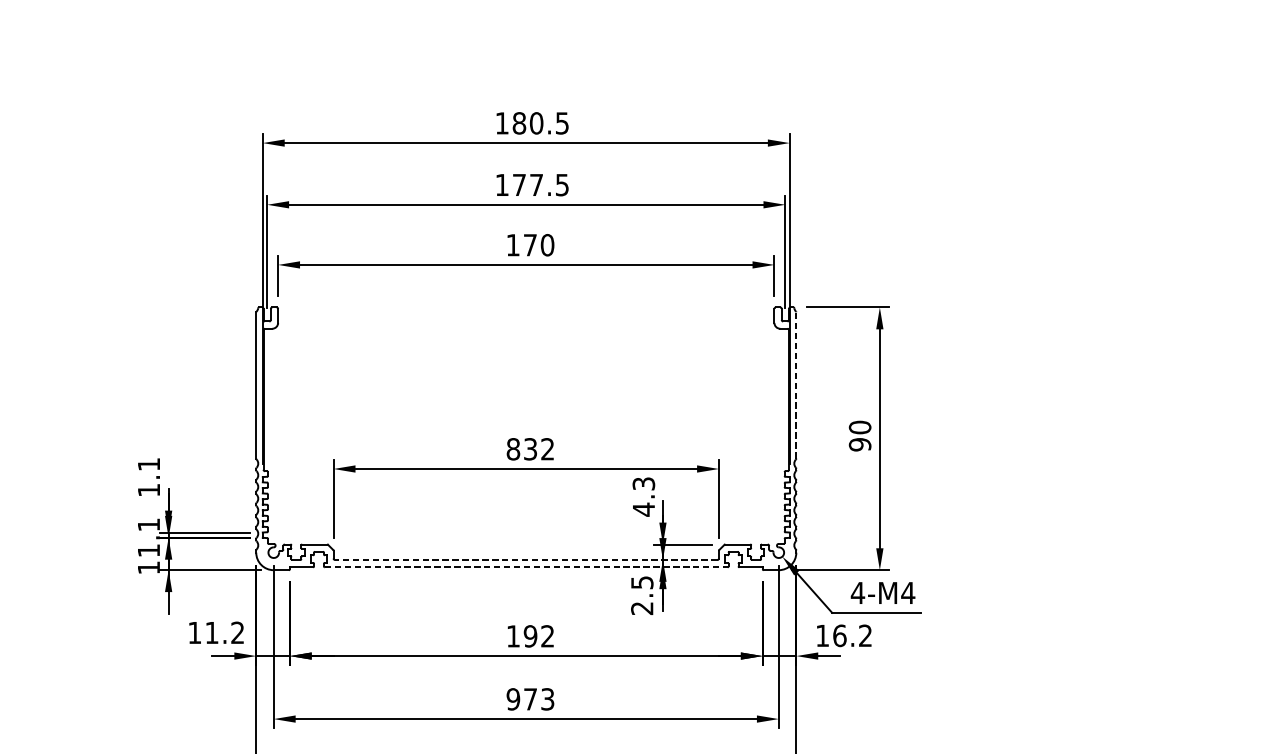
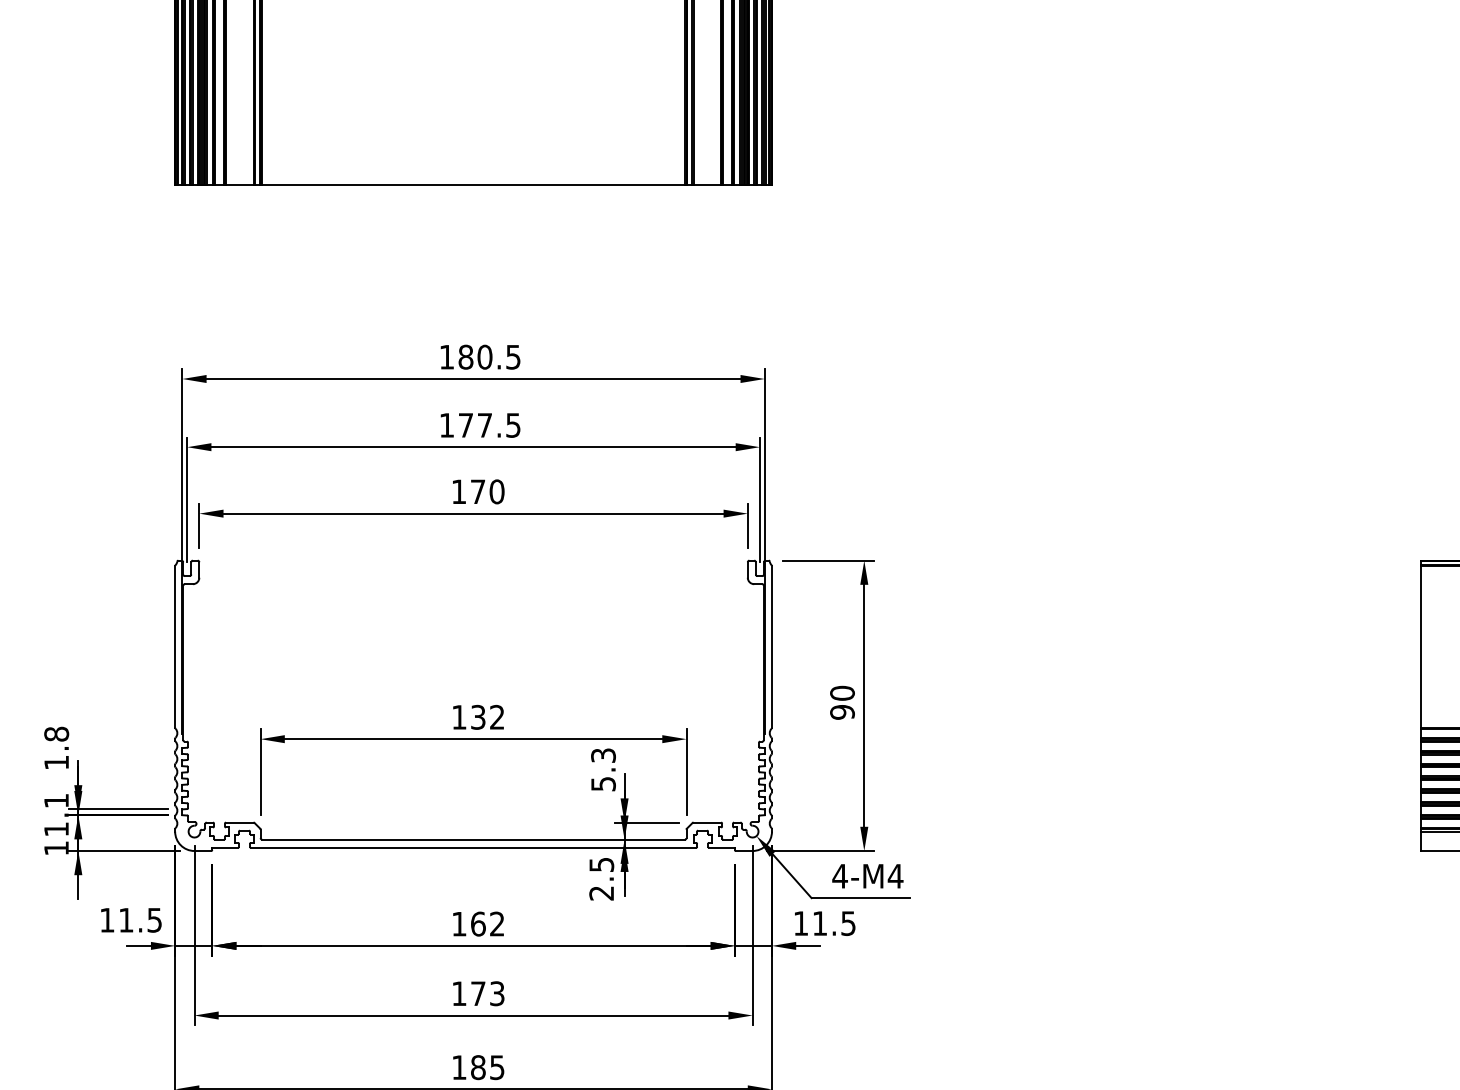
line: (795, 385) -> (771, 646), dashed -> solid
text: (513, 448) -> (459, 716), 832 -> 132
text: (148, 463) -> (56, 733), 1.1 -> 1.8
text: (643, 510) -> (603, 784), 4.3 -> 5.3
line: (526, 559) -> (473, 839), dashed -> solid
line: (526, 567) -> (473, 847), dashed -> solid
text: (237, 632) -> (154, 919), 11.2 -> 11.5
text: (529, 635) -> (477, 923), 192 -> 162
text: (851, 635) -> (833, 923), 16.2 -> 11.5
text: (512, 699) -> (458, 993), 973 -> 173

